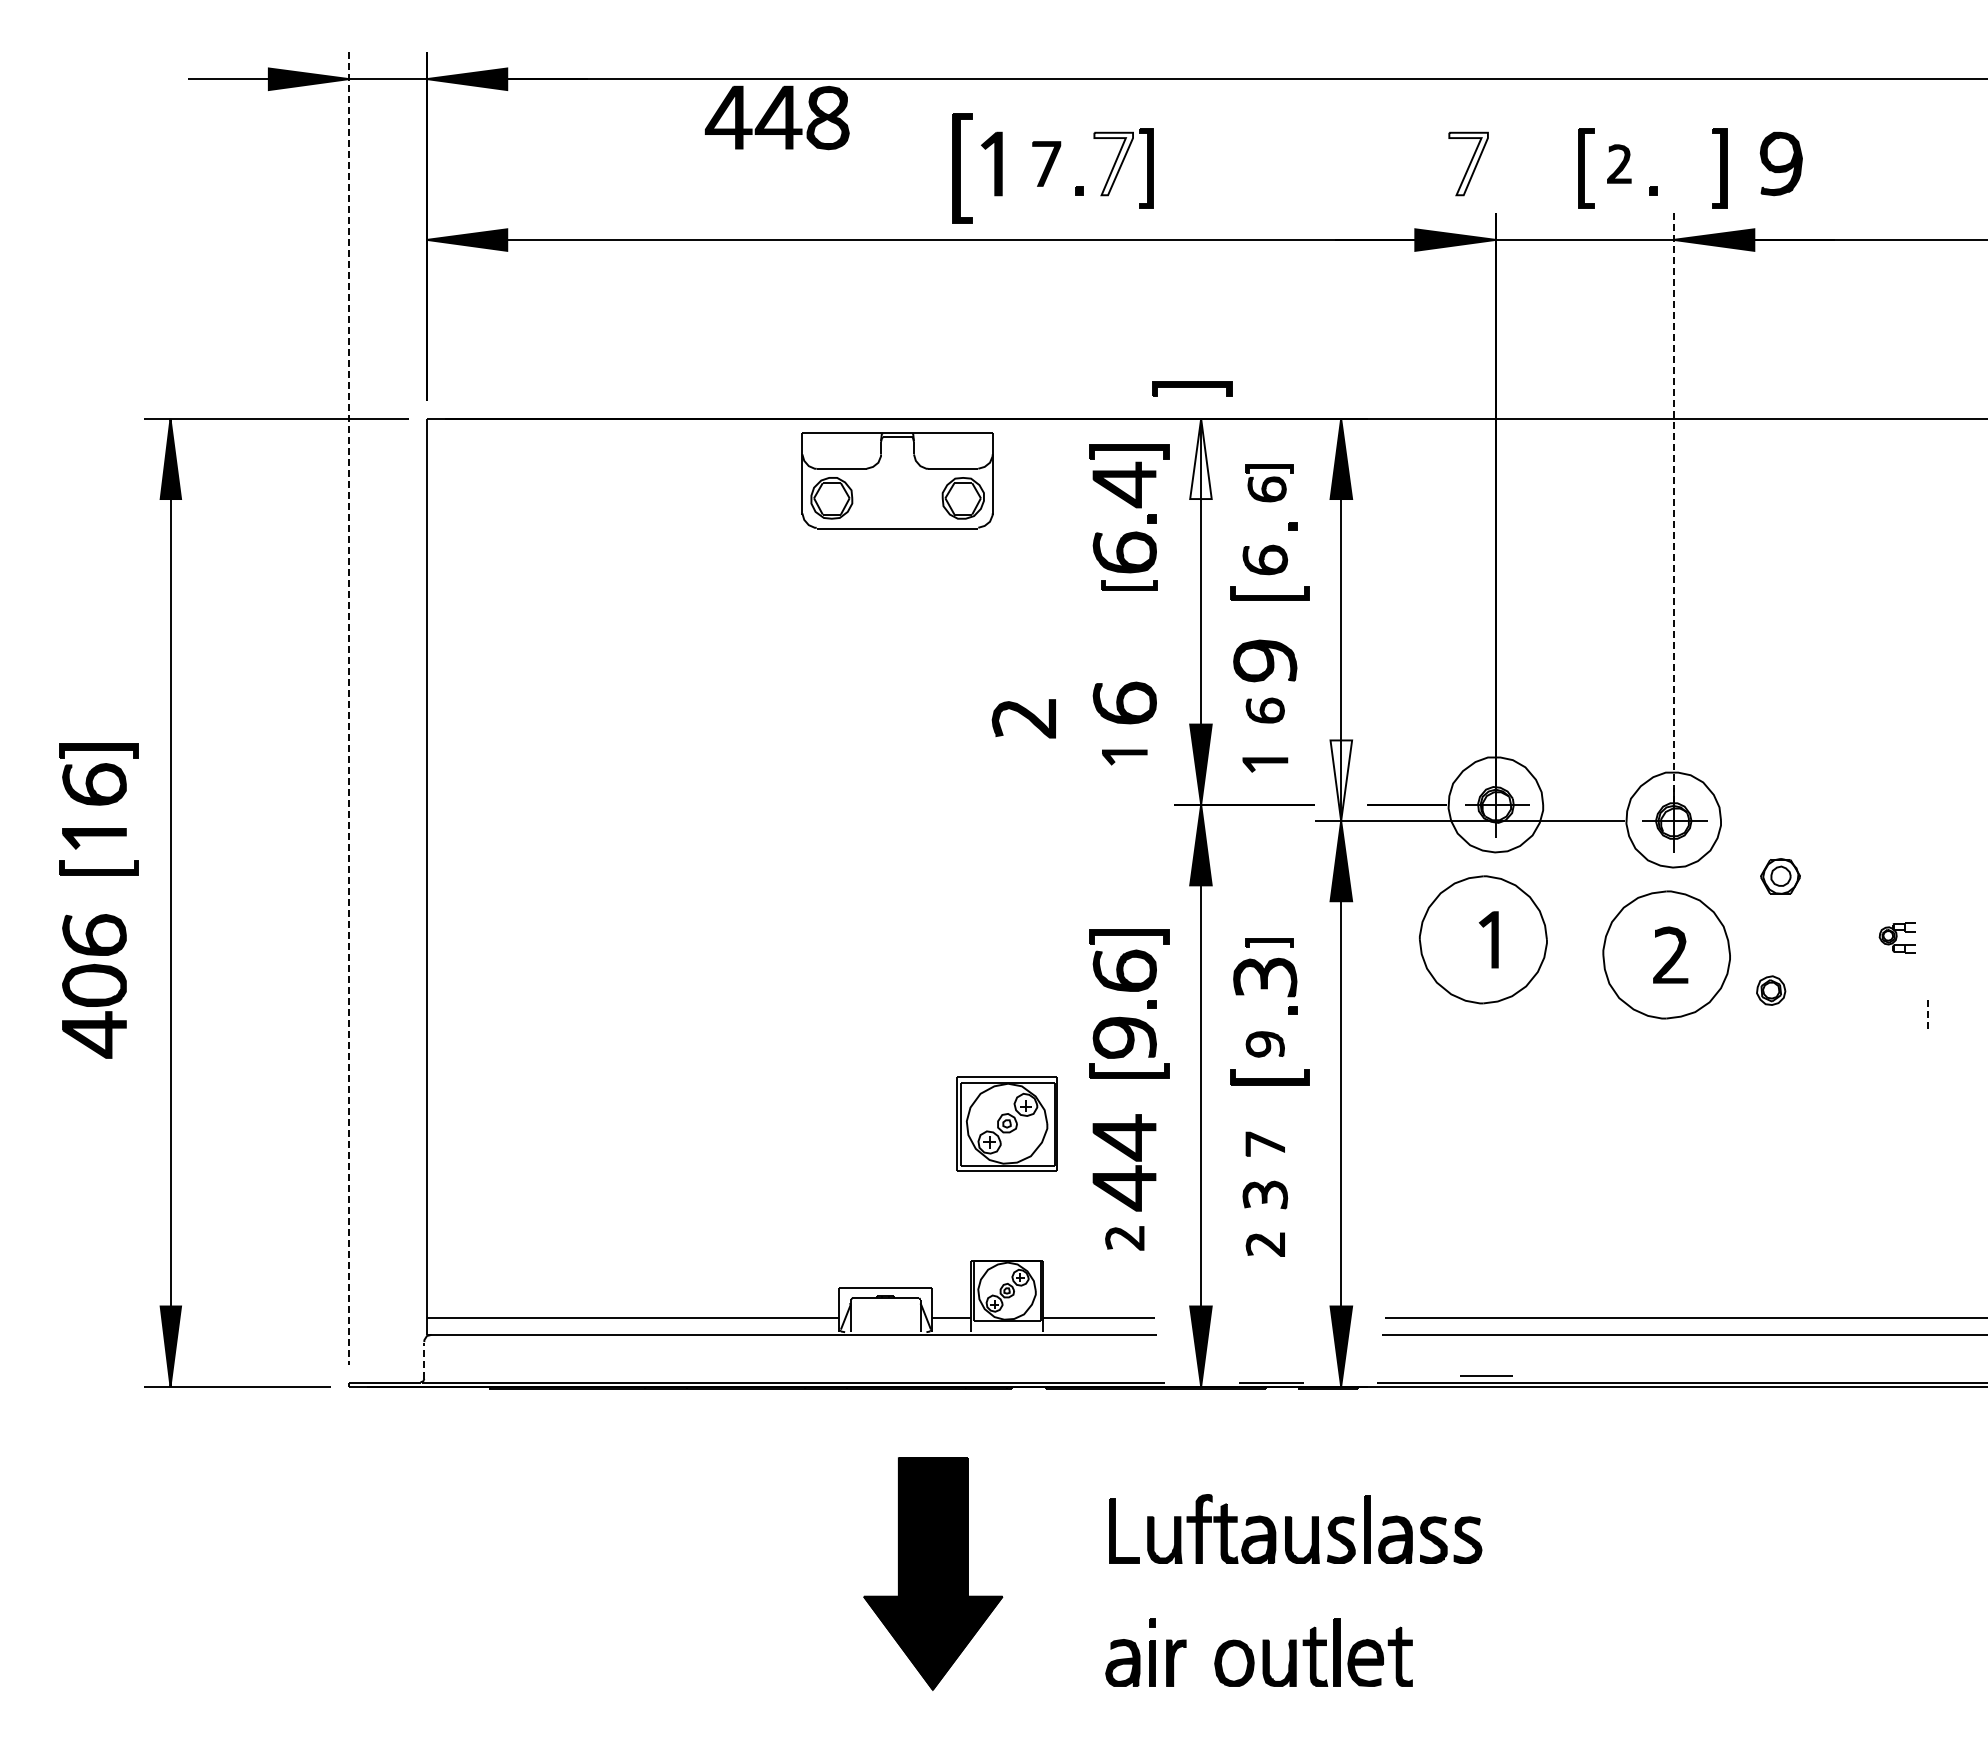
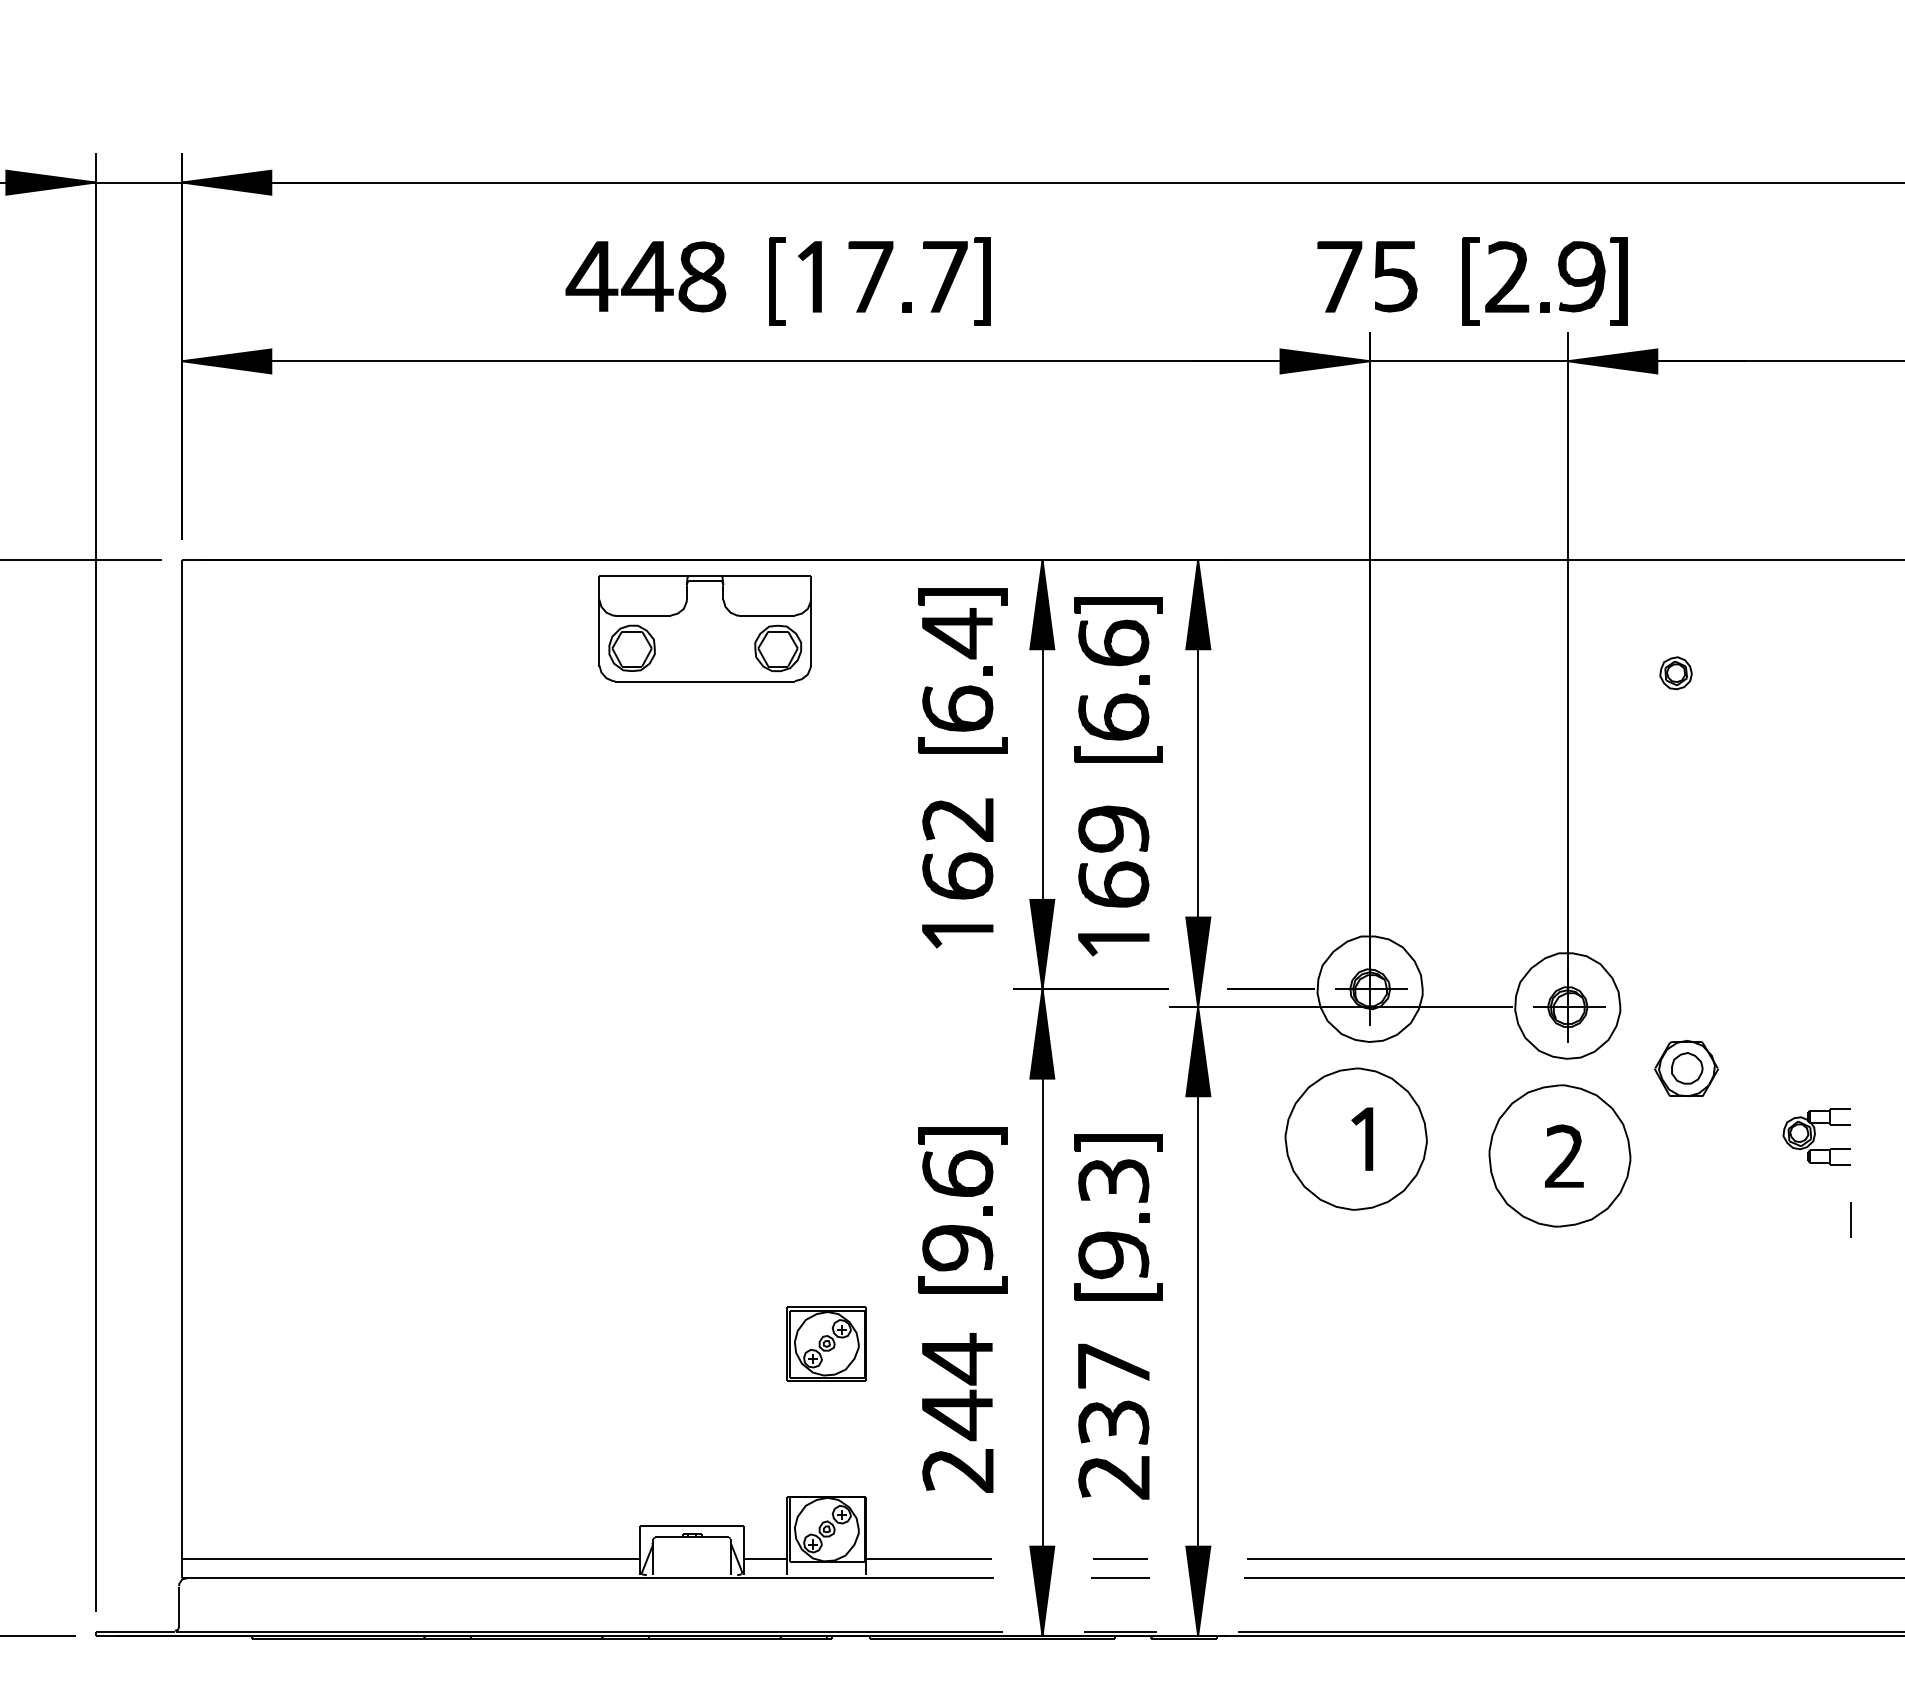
part: (776, 117) -> (645, 276), moved
part: (1046, 163) -> (870, 276), size x1.43
fill: (1113, 163) -> (945, 276), added
fill: (1468, 163) -> (1339, 276), added
part: (1519, 163) -> (1396, 276), added
part: (1619, 163) -> (1507, 276), size x1.67
part: (1780, 163) -> (1580, 276), moved
part: (962, 168) -> (777, 281), size x0.71
part: (1192, 388) -> (1032, 526), removed
fill: (1200, 458) -> (1041, 604), added
part: (1269, 483) -> (1118, 631), size x1.67
line: (1673, 508) -> (1567, 659), dashed -> solid
part: (1265, 559) -> (1114, 716), size x1.43
part: (1129, 585) -> (962, 745), size x1.43
line: (349, 709) -> (96, 883), dashed -> solid
part: (1265, 710) -> (1114, 884), size x1.67
part: (1023, 718) -> (957, 819), moved
part: (1124, 757) -> (957, 936), size x1.43
part: (1265, 764) -> (1114, 944), size x1.43
fill: (1341, 780) -> (1198, 962), added
part: (1780, 876) -> (1686, 1068), size x1.43
part: (1897, 937) -> (1816, 1136), size x1.67
part: (1269, 942) -> (1118, 1142), size x1.67
part: (1771, 990) -> (1676, 673), moved
line: (1928, 1012) -> (1850, 1219), dashed -> solid
part: (1265, 1044) -> (1114, 1255), size x1.67
part: (1006, 1124) -> (826, 1344), size x0.71
part: (1265, 1144) -> (1114, 1366), size x1.67
part: (1265, 1194) -> (1114, 1422), size x1.43
part: (1124, 1238) -> (957, 1471), size x1.67
part: (1265, 1244) -> (1114, 1477), size x1.67
line: (1271, 1317) -> (1120, 1558), added
line: (424, 1360) -> (179, 1606), dashed -> solid
line: (1486, 1375) -> (1120, 1577), moved

